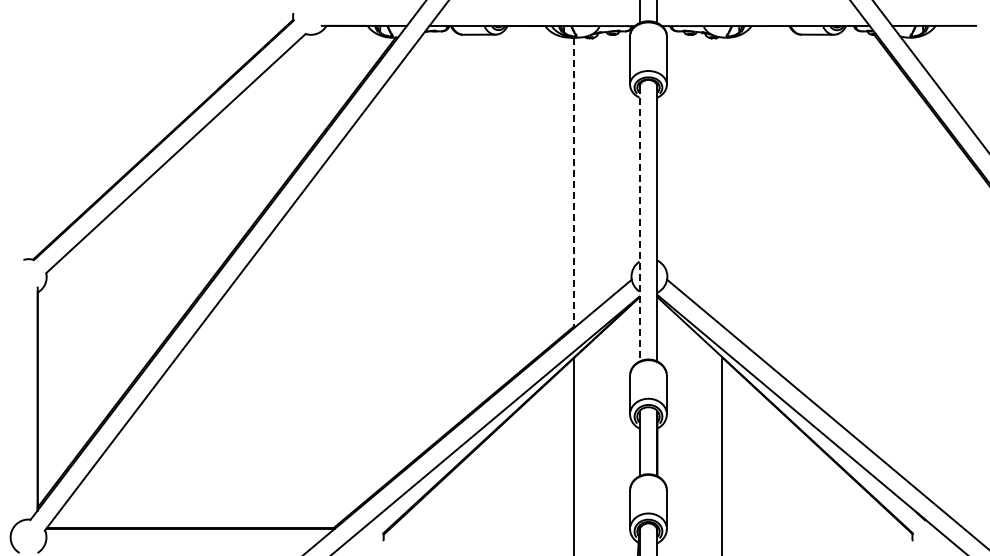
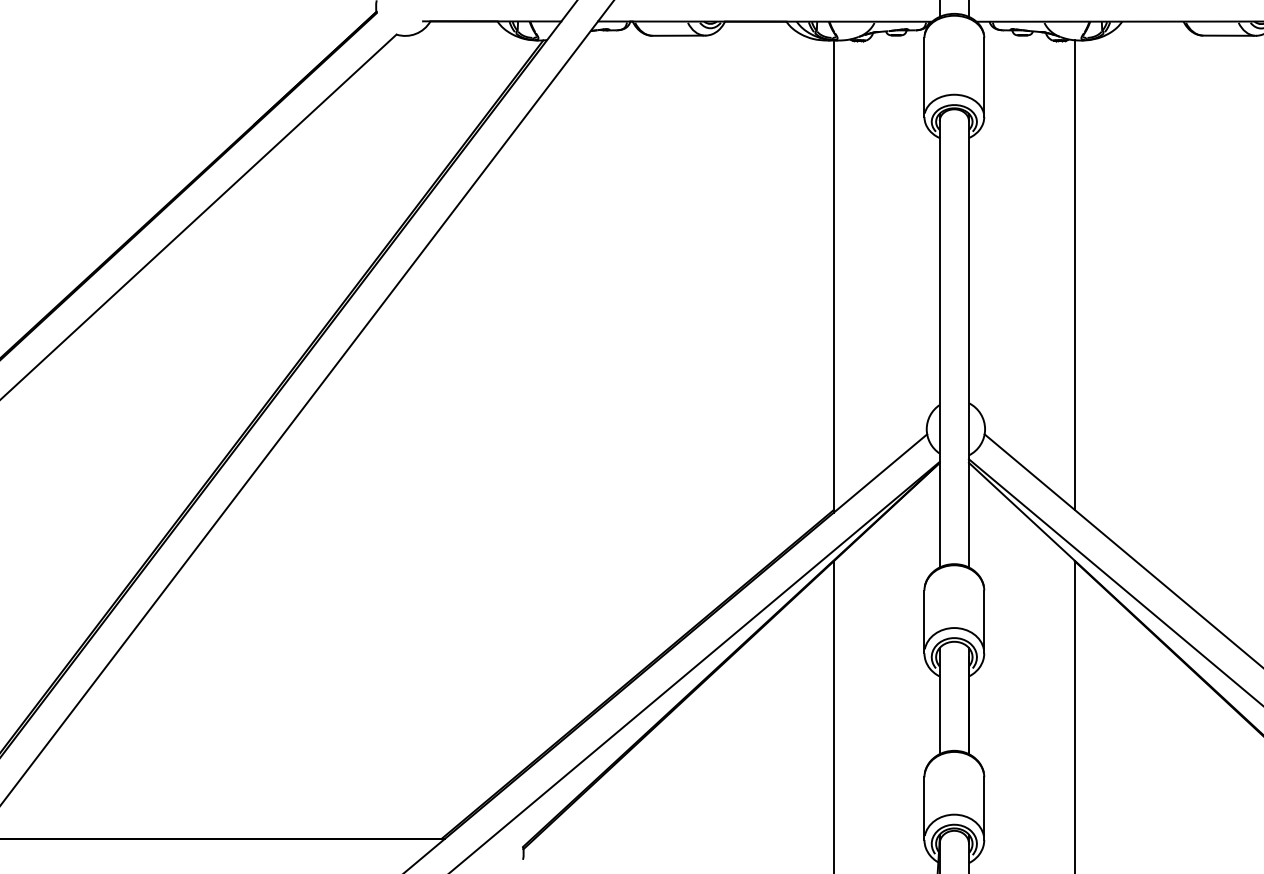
line: (722, 181) -> (1074, 274), added
line: (574, 183) -> (833, 277), dashed -> solid
line: (639, 224) -> (939, 344), dashed -> solid

